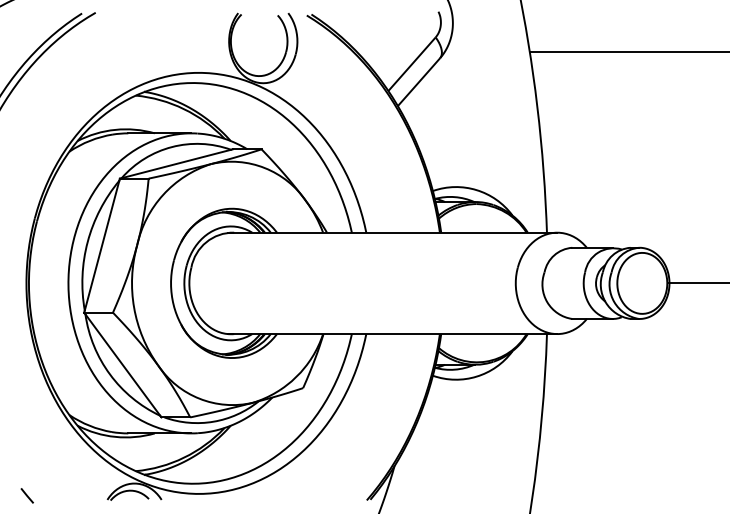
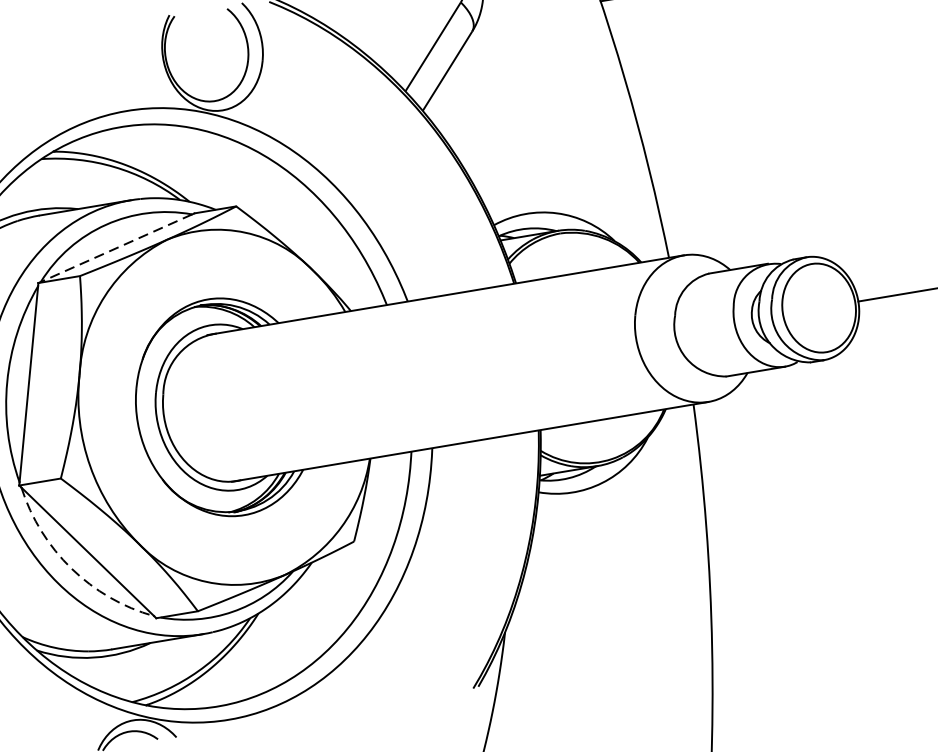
line: (176, 164) -> (116, 248), solid -> dashed
arc: (110, 374) -> (72, 568), solid -> dashed

